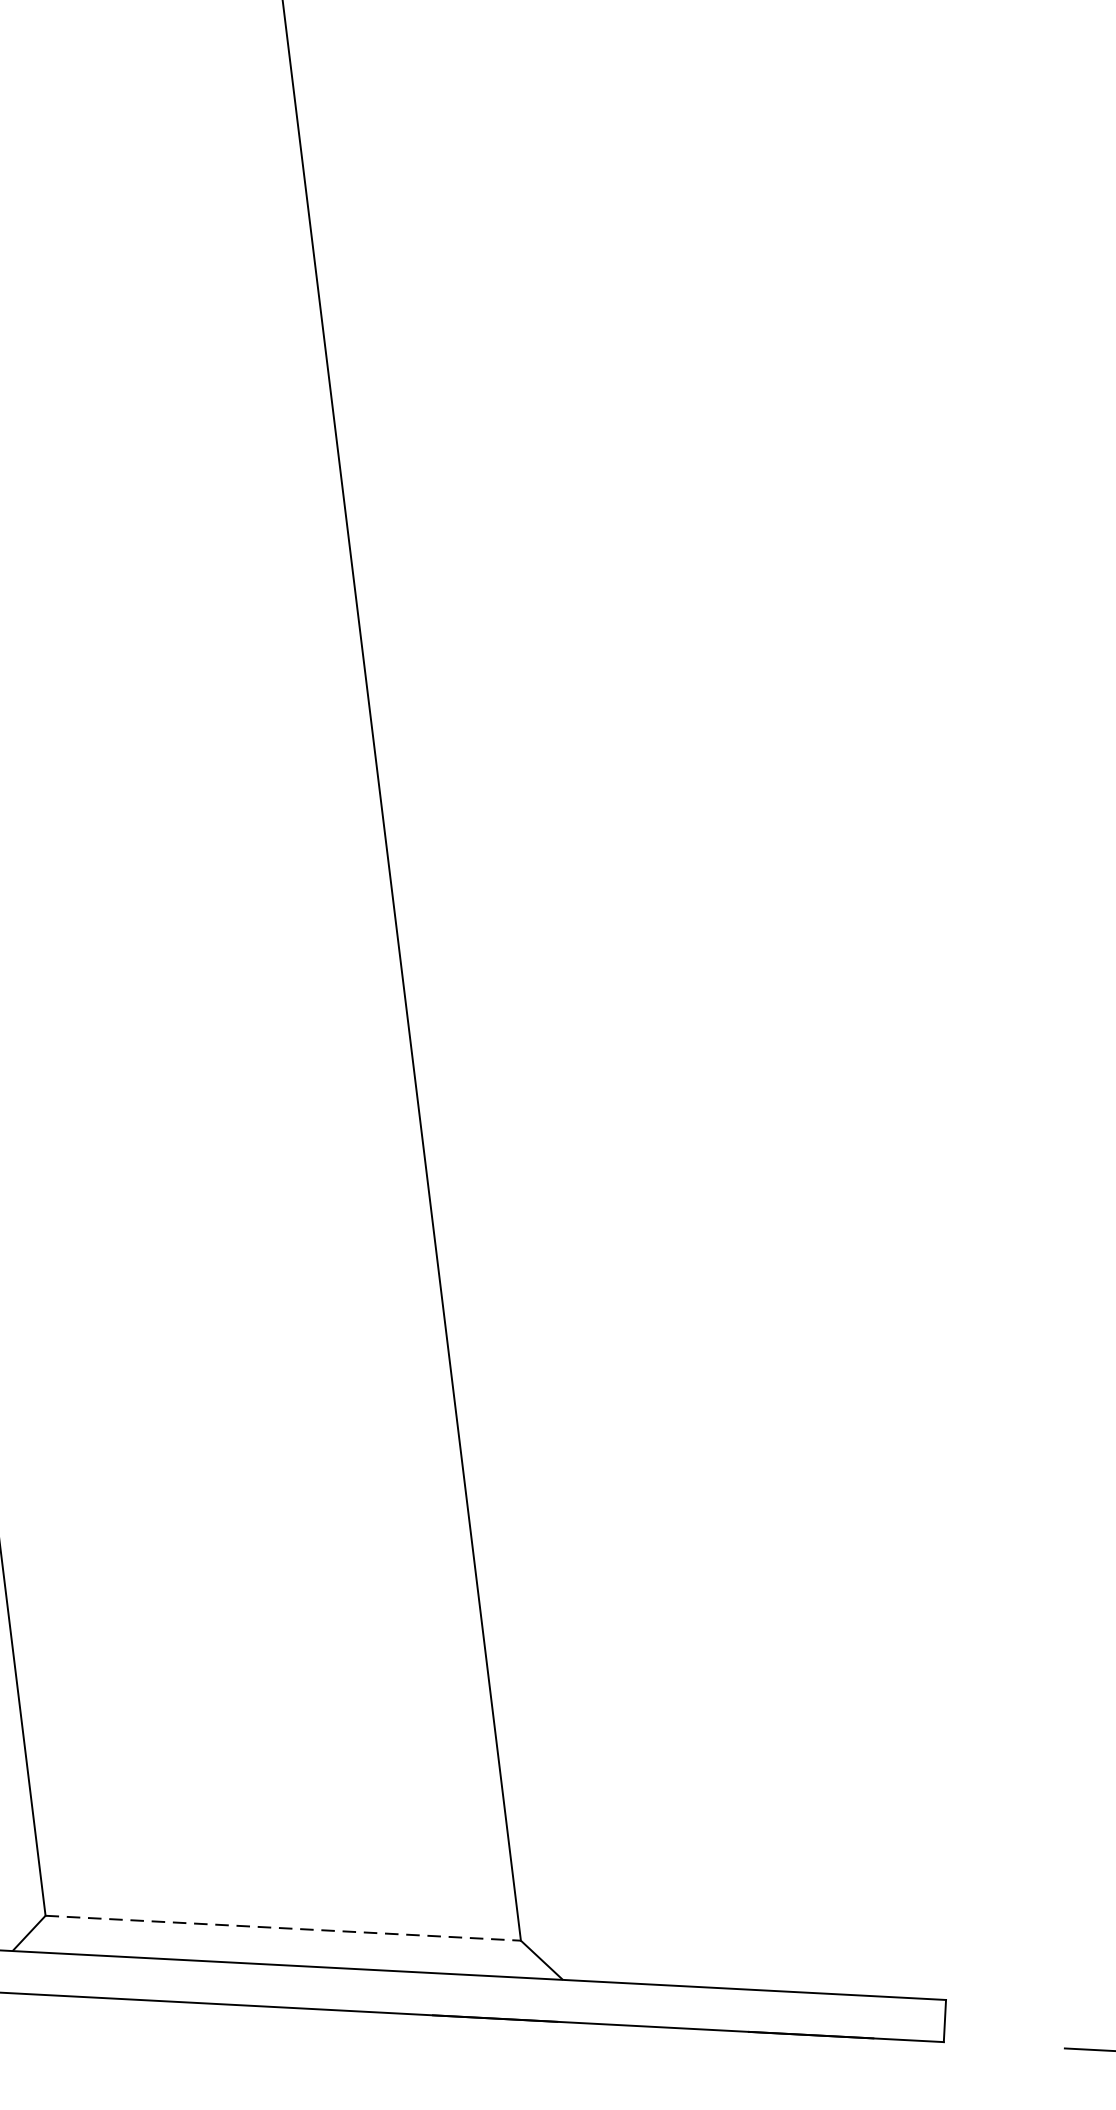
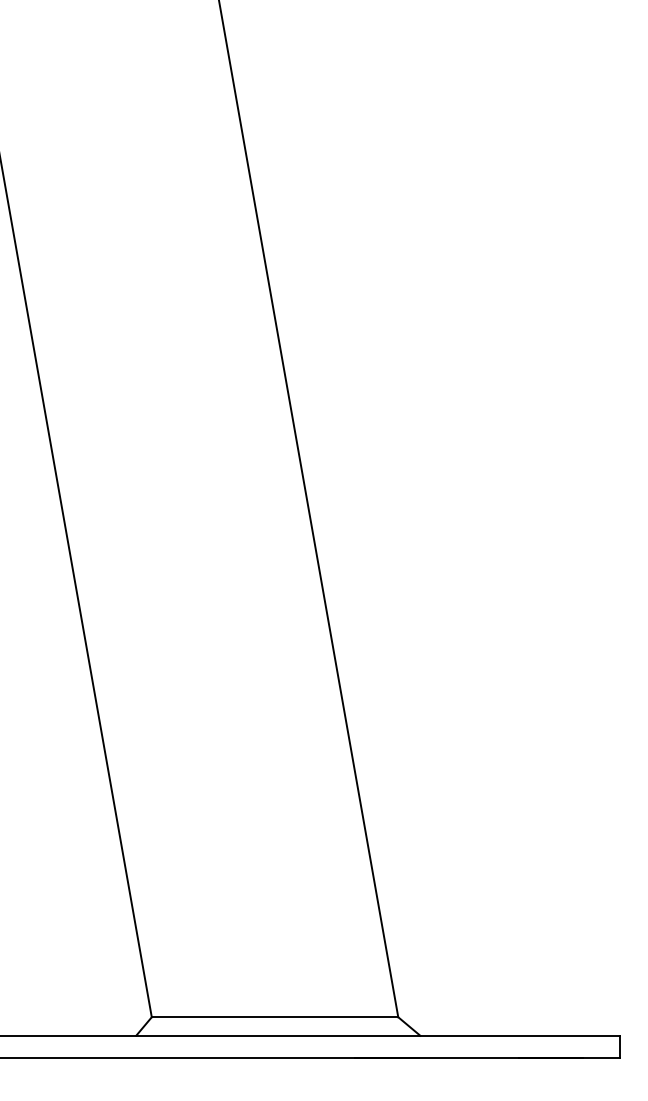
line: (284, 1928) -> (275, 1017), dashed -> solid

